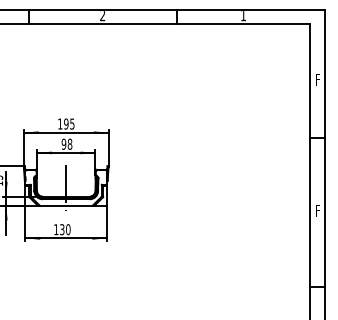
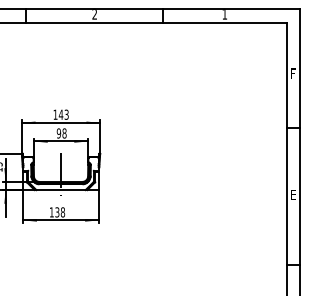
text: (68, 123) -> (63, 114), 195 -> 143
text: (317, 210) -> (293, 194), F -> E
text: (67, 228) -> (62, 211), 130 -> 138

